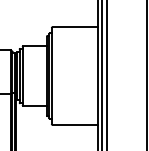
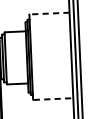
line: (75, 27) -> (50, 13), solid -> dashed
line: (75, 124) -> (53, 98), solid -> dashed

